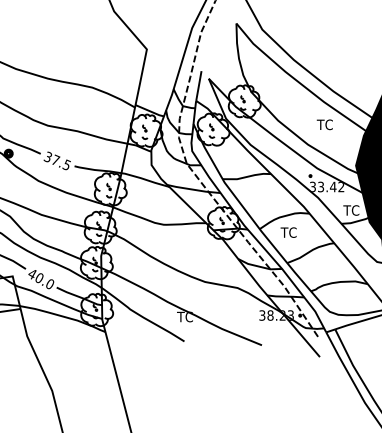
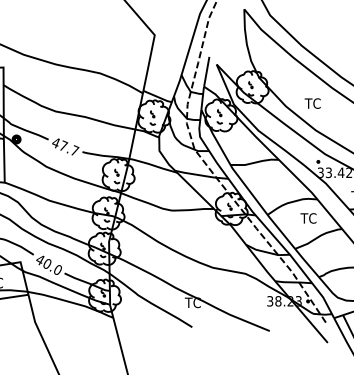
text: (324, 124) -> (312, 103), moved
text: (57, 160) -> (65, 146), 37.5 -> 47.7
text: (288, 232) -> (308, 218), moved

